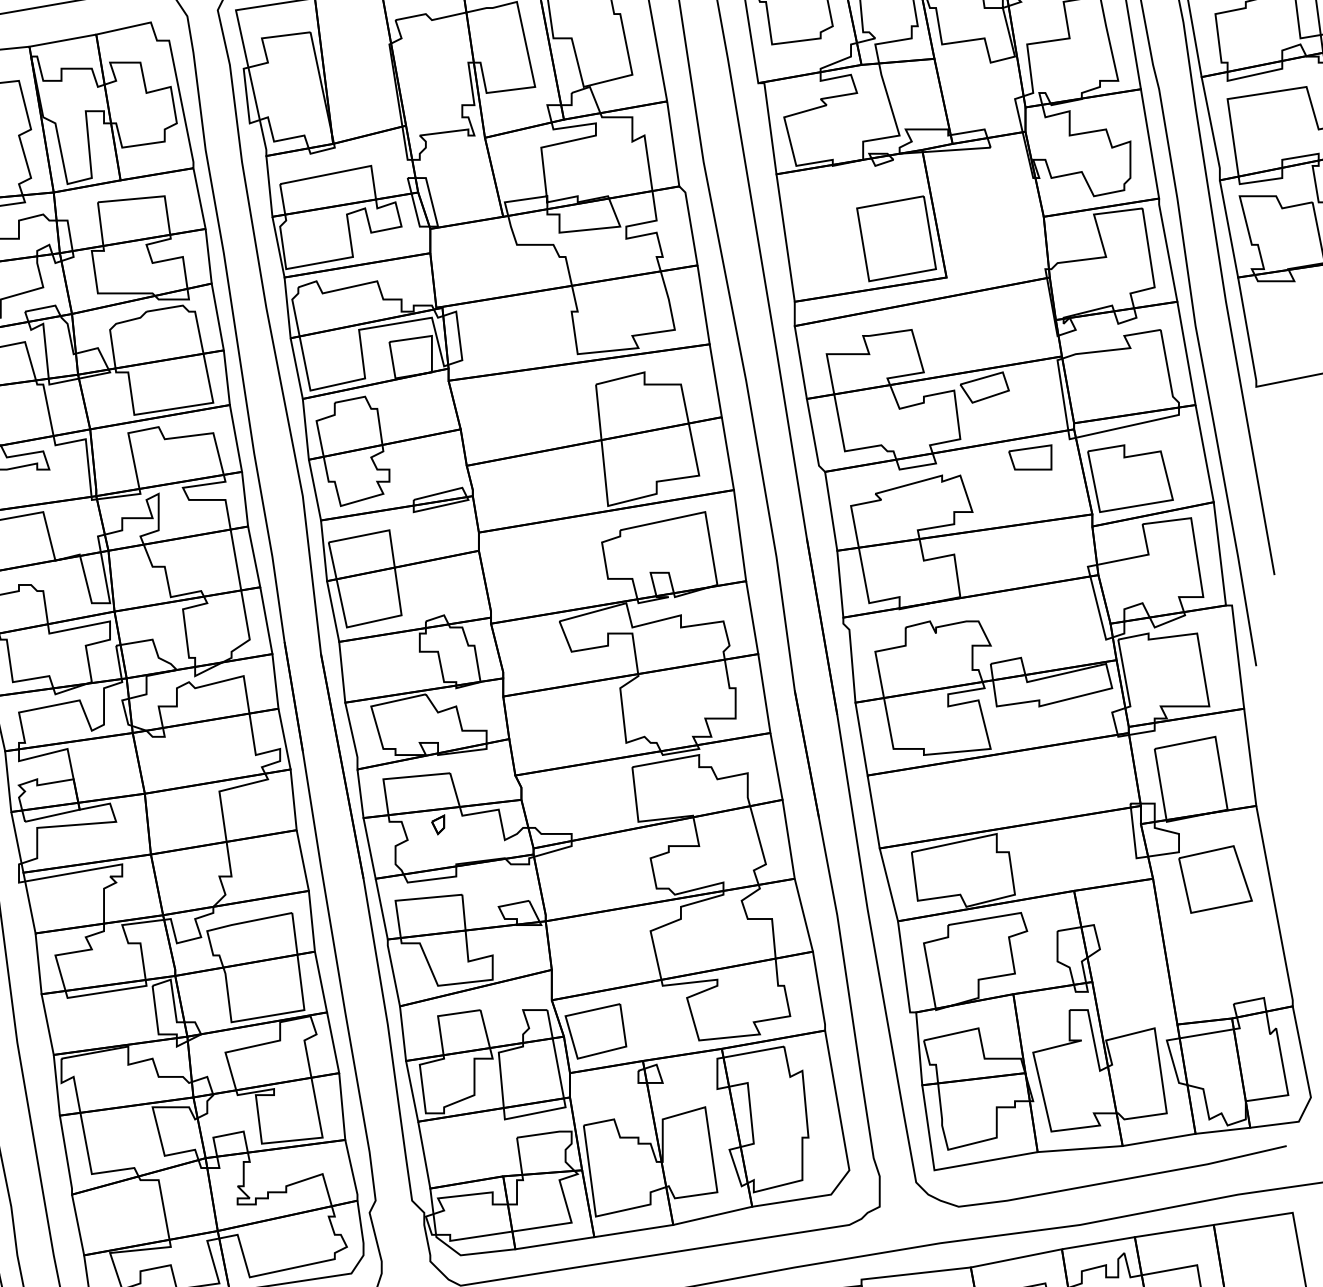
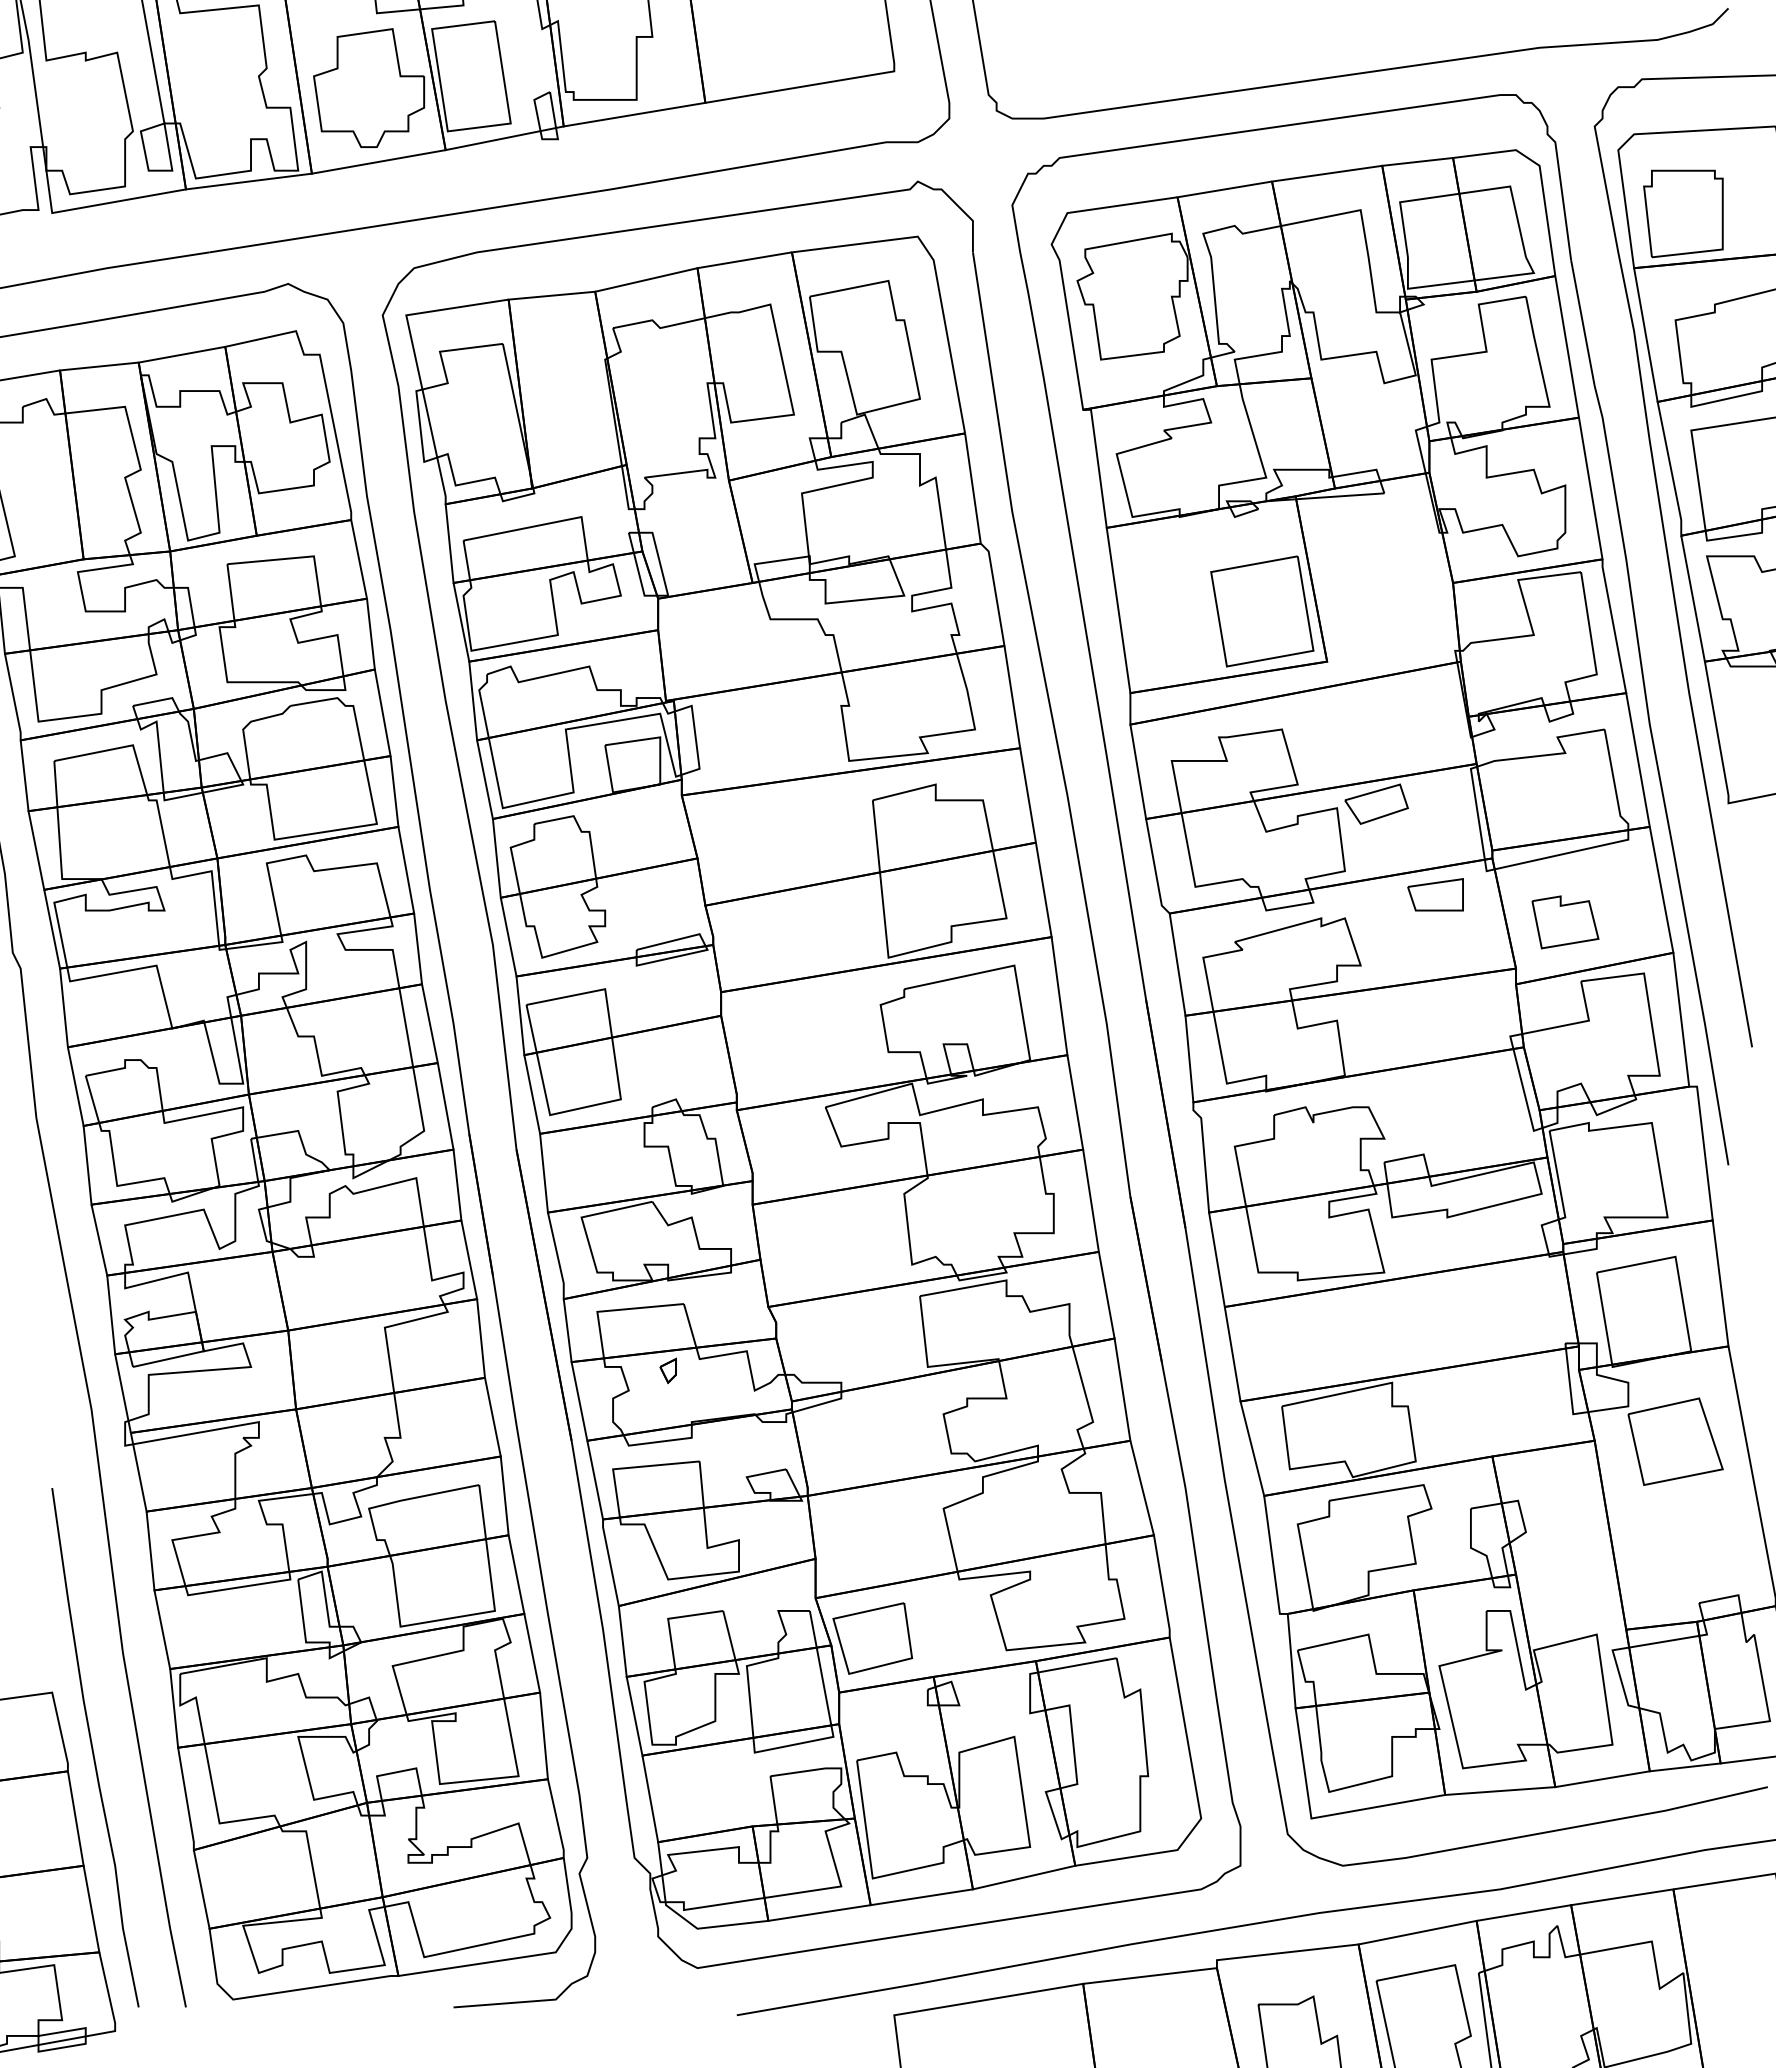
part: (1130, 478) -> (1565, 922), size x0.6

